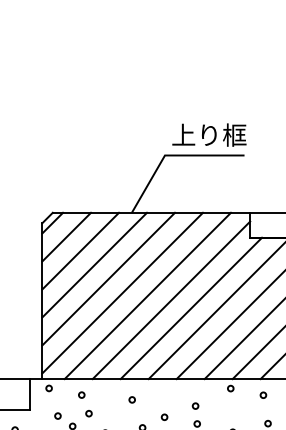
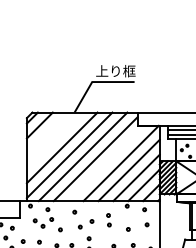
line: (79, 250) -> (46, 132), removed
line: (94, 265) -> (54, 140), removed
line: (189, 308) -> (105, 163), removed

